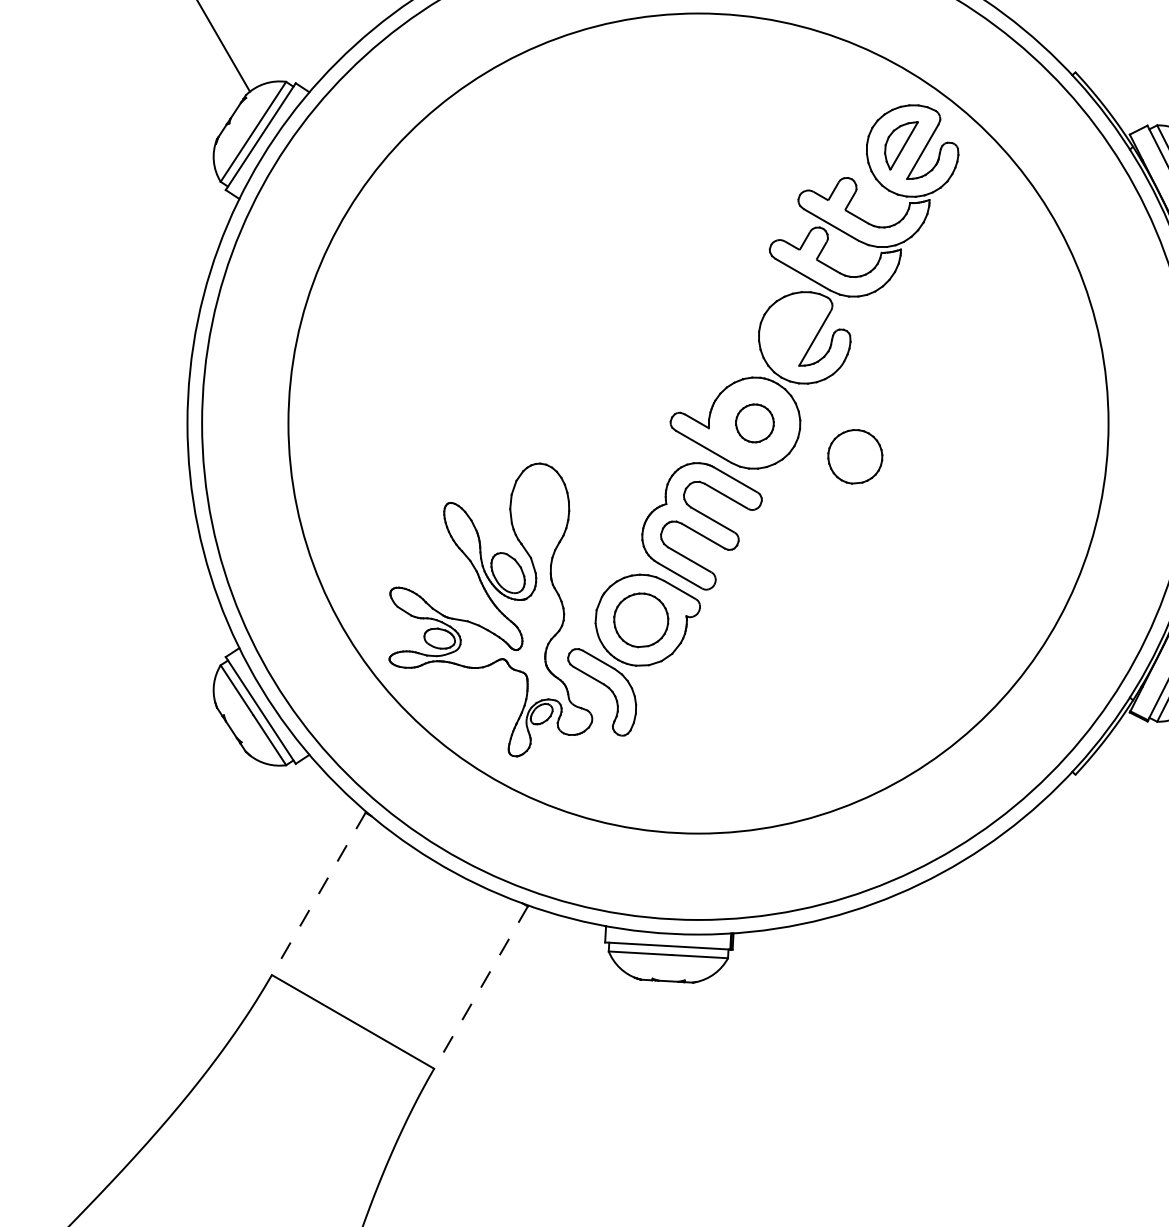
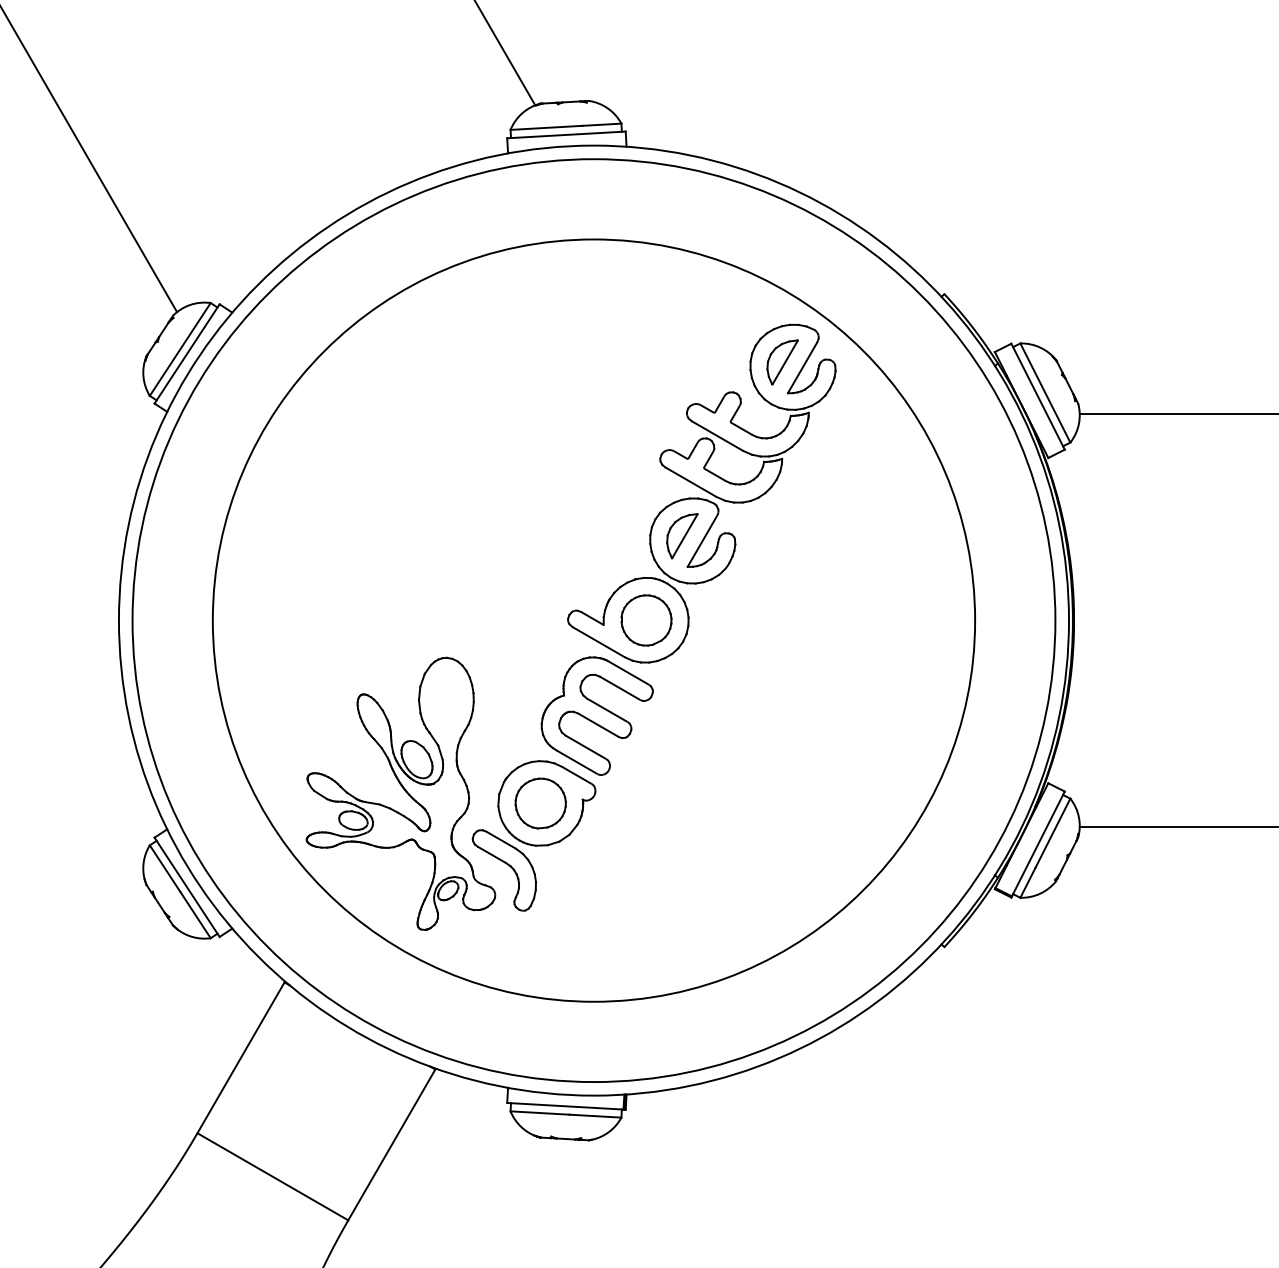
part: (793, 333) -> (682, 536), added
part: (755, 423) -> (646, 620), size x1.43
part: (855, 456) -> (739, 651), removed
line: (318, 894) -> (240, 1058), dashed -> solid
line: (480, 988) -> (391, 1145), dashed -> solid

